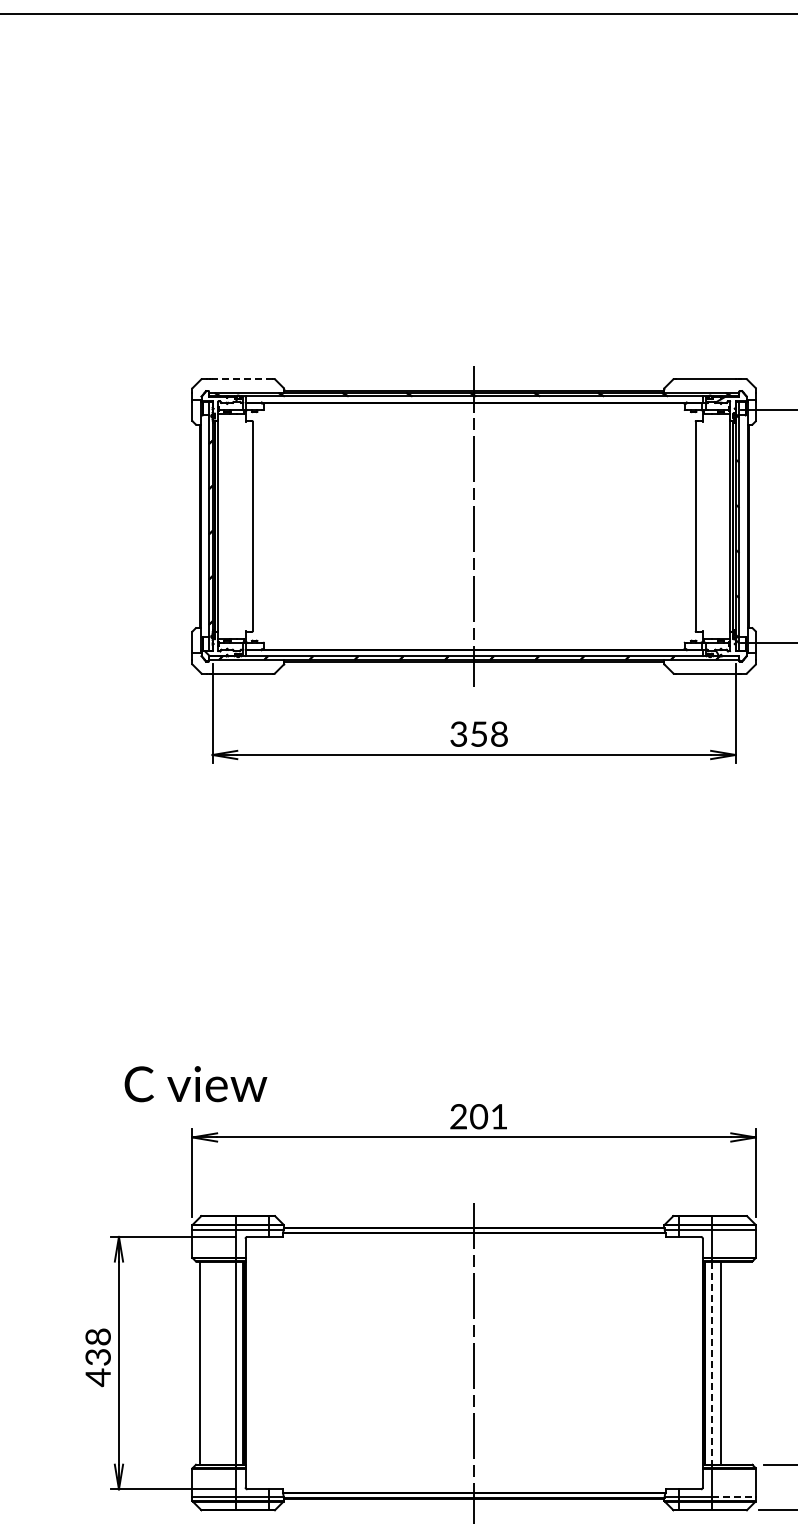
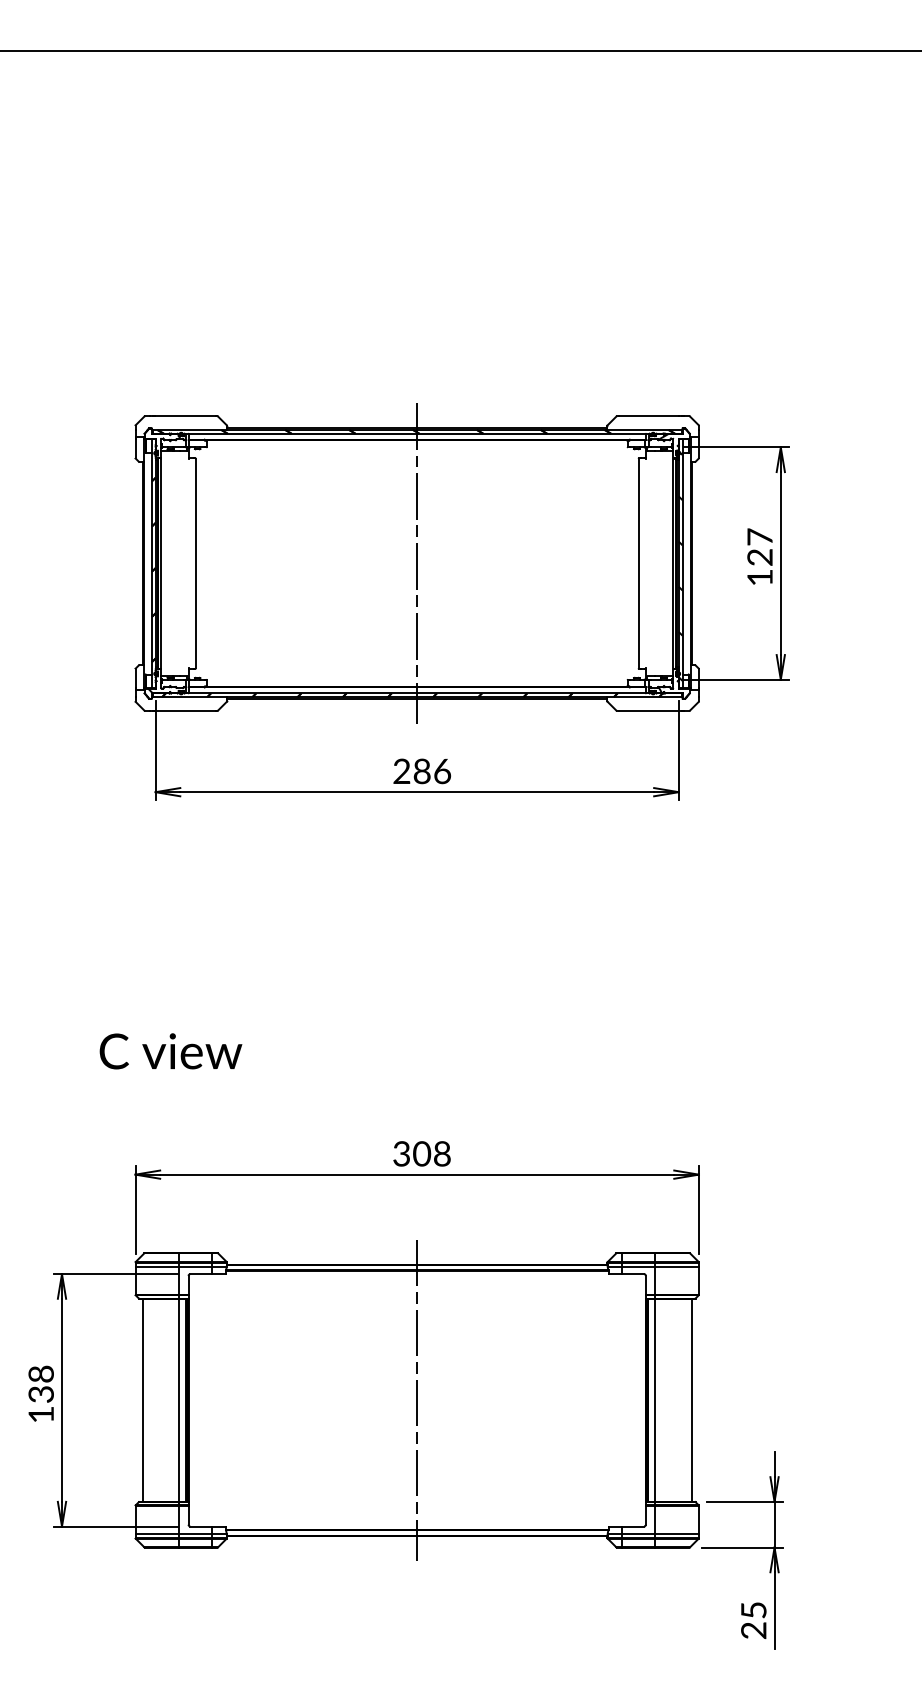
line: (241, 379) -> (184, 416), dashed -> solid
text: (479, 734) -> (422, 771), 358 -> 286
text: (195, 1084) -> (170, 1051), moved
text: (478, 1116) -> (421, 1153), 201 -> 308
line: (720, 1362) -> (691, 1399), moved
line: (712, 1363) -> (655, 1400), dashed -> solid
text: (97, 1377) -> (40, 1414), 438 -> 138
line: (734, 1496) -> (677, 1533), dashed -> solid

